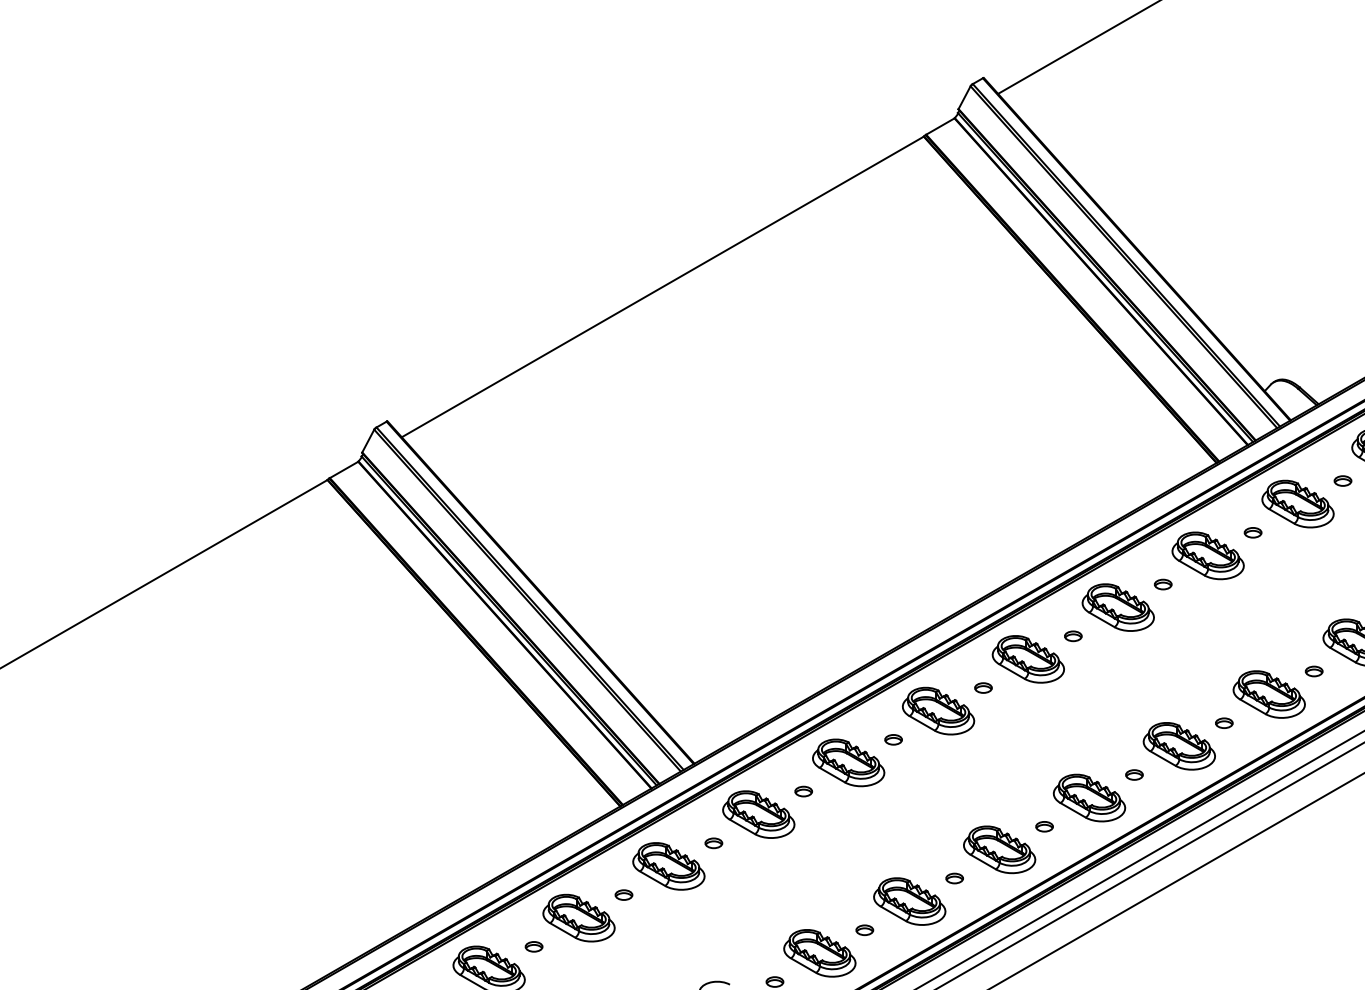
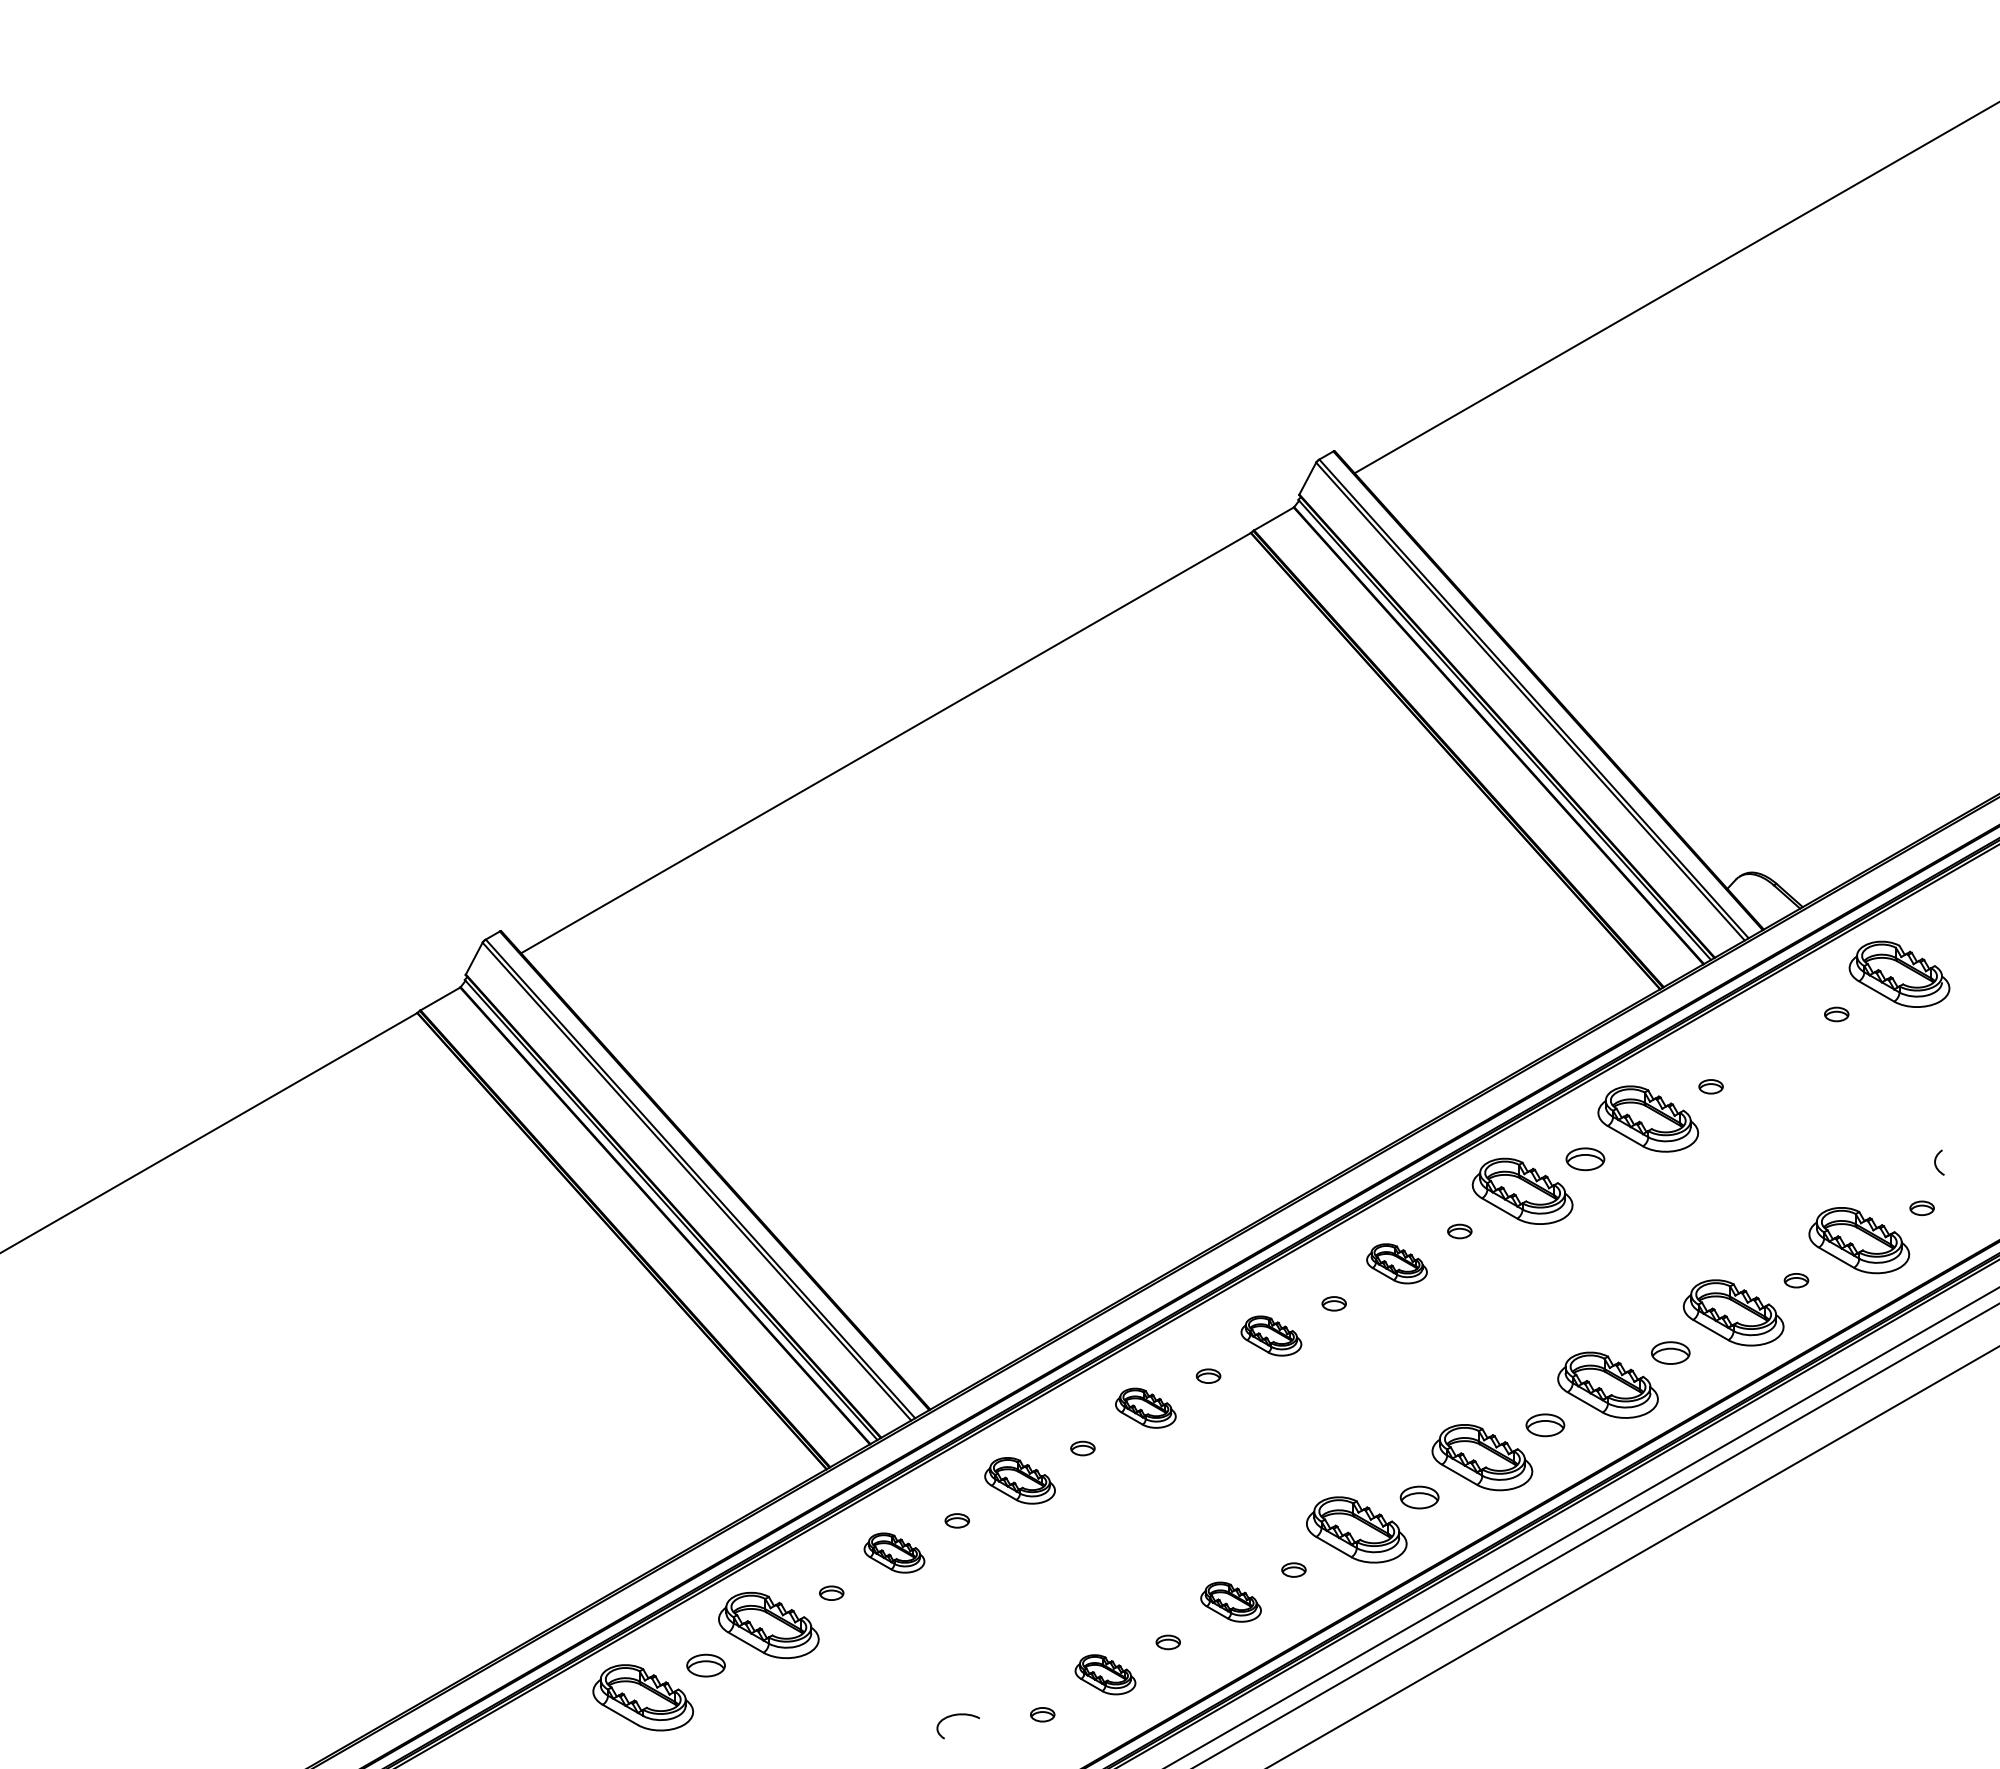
part: (1297, 503) -> (1773, 1046), removed
part: (1163, 584) -> (1585, 1158), size x1.6
part: (1028, 659) -> (1396, 1263), size x0.6
part: (938, 710) -> (1271, 1335), size x0.6
part: (1224, 722) -> (1670, 1352), size x1.6
part: (848, 762) -> (1145, 1407), size x0.6
part: (1133, 775) -> (1544, 1425), size x1.6
part: (758, 814) -> (1019, 1480), size x0.7
part: (1044, 826) -> (1419, 1497), size x1.6
part: (668, 865) -> (894, 1552), size x0.6
part: (909, 901) -> (1230, 1601), size x0.6
part: (533, 946) -> (705, 1665), size x1.6
part: (819, 953) -> (1105, 1674), size x0.6

